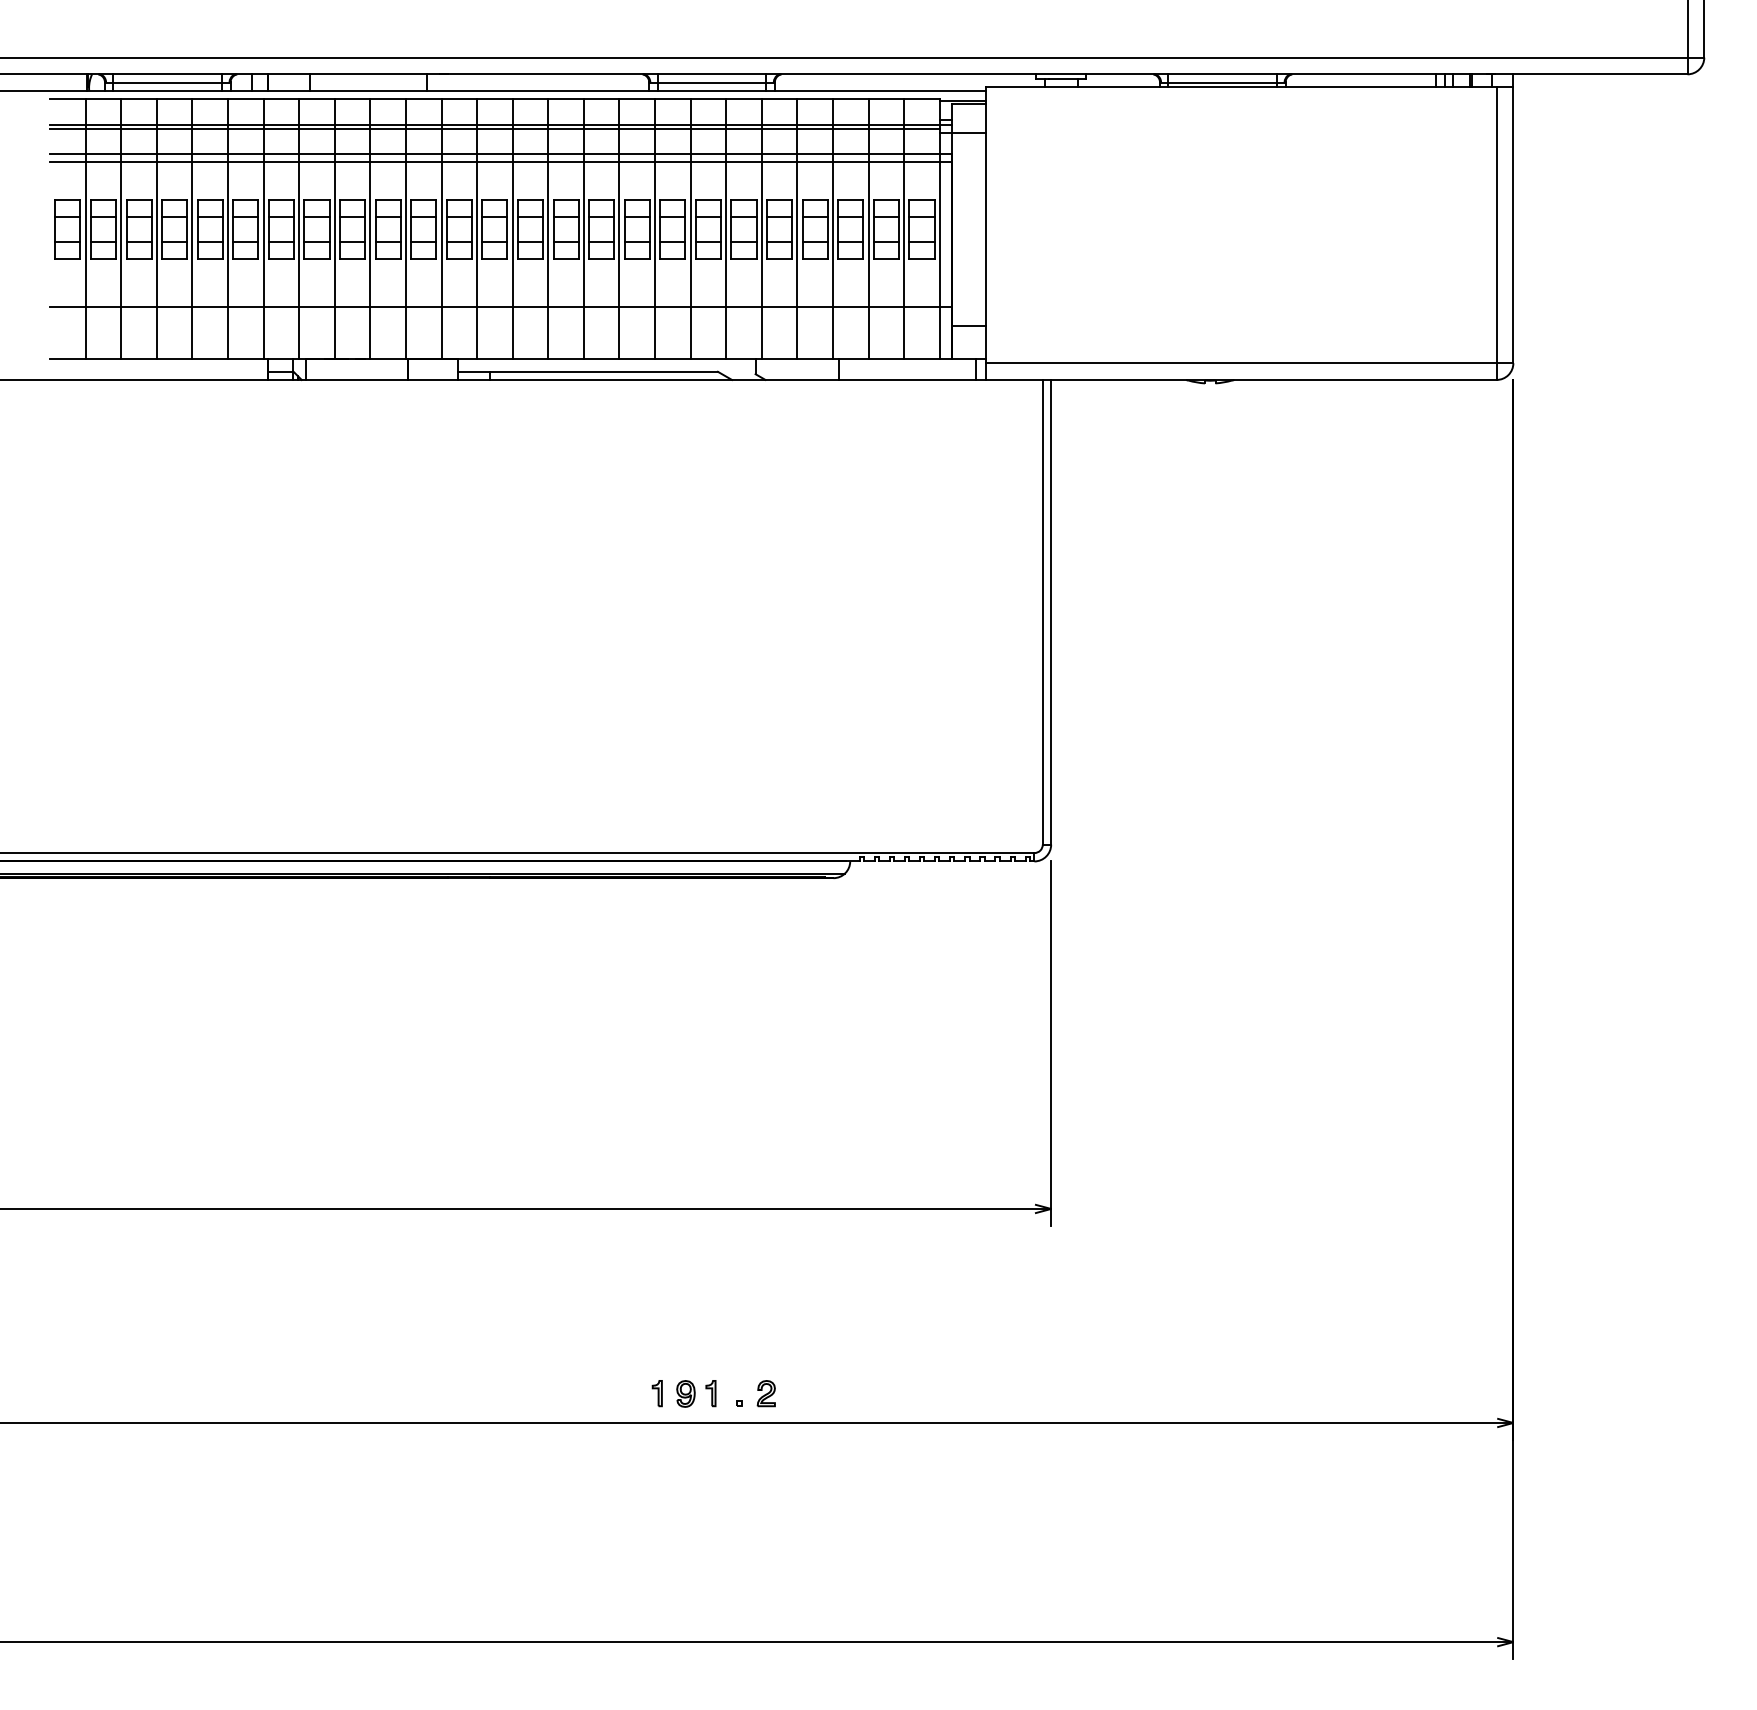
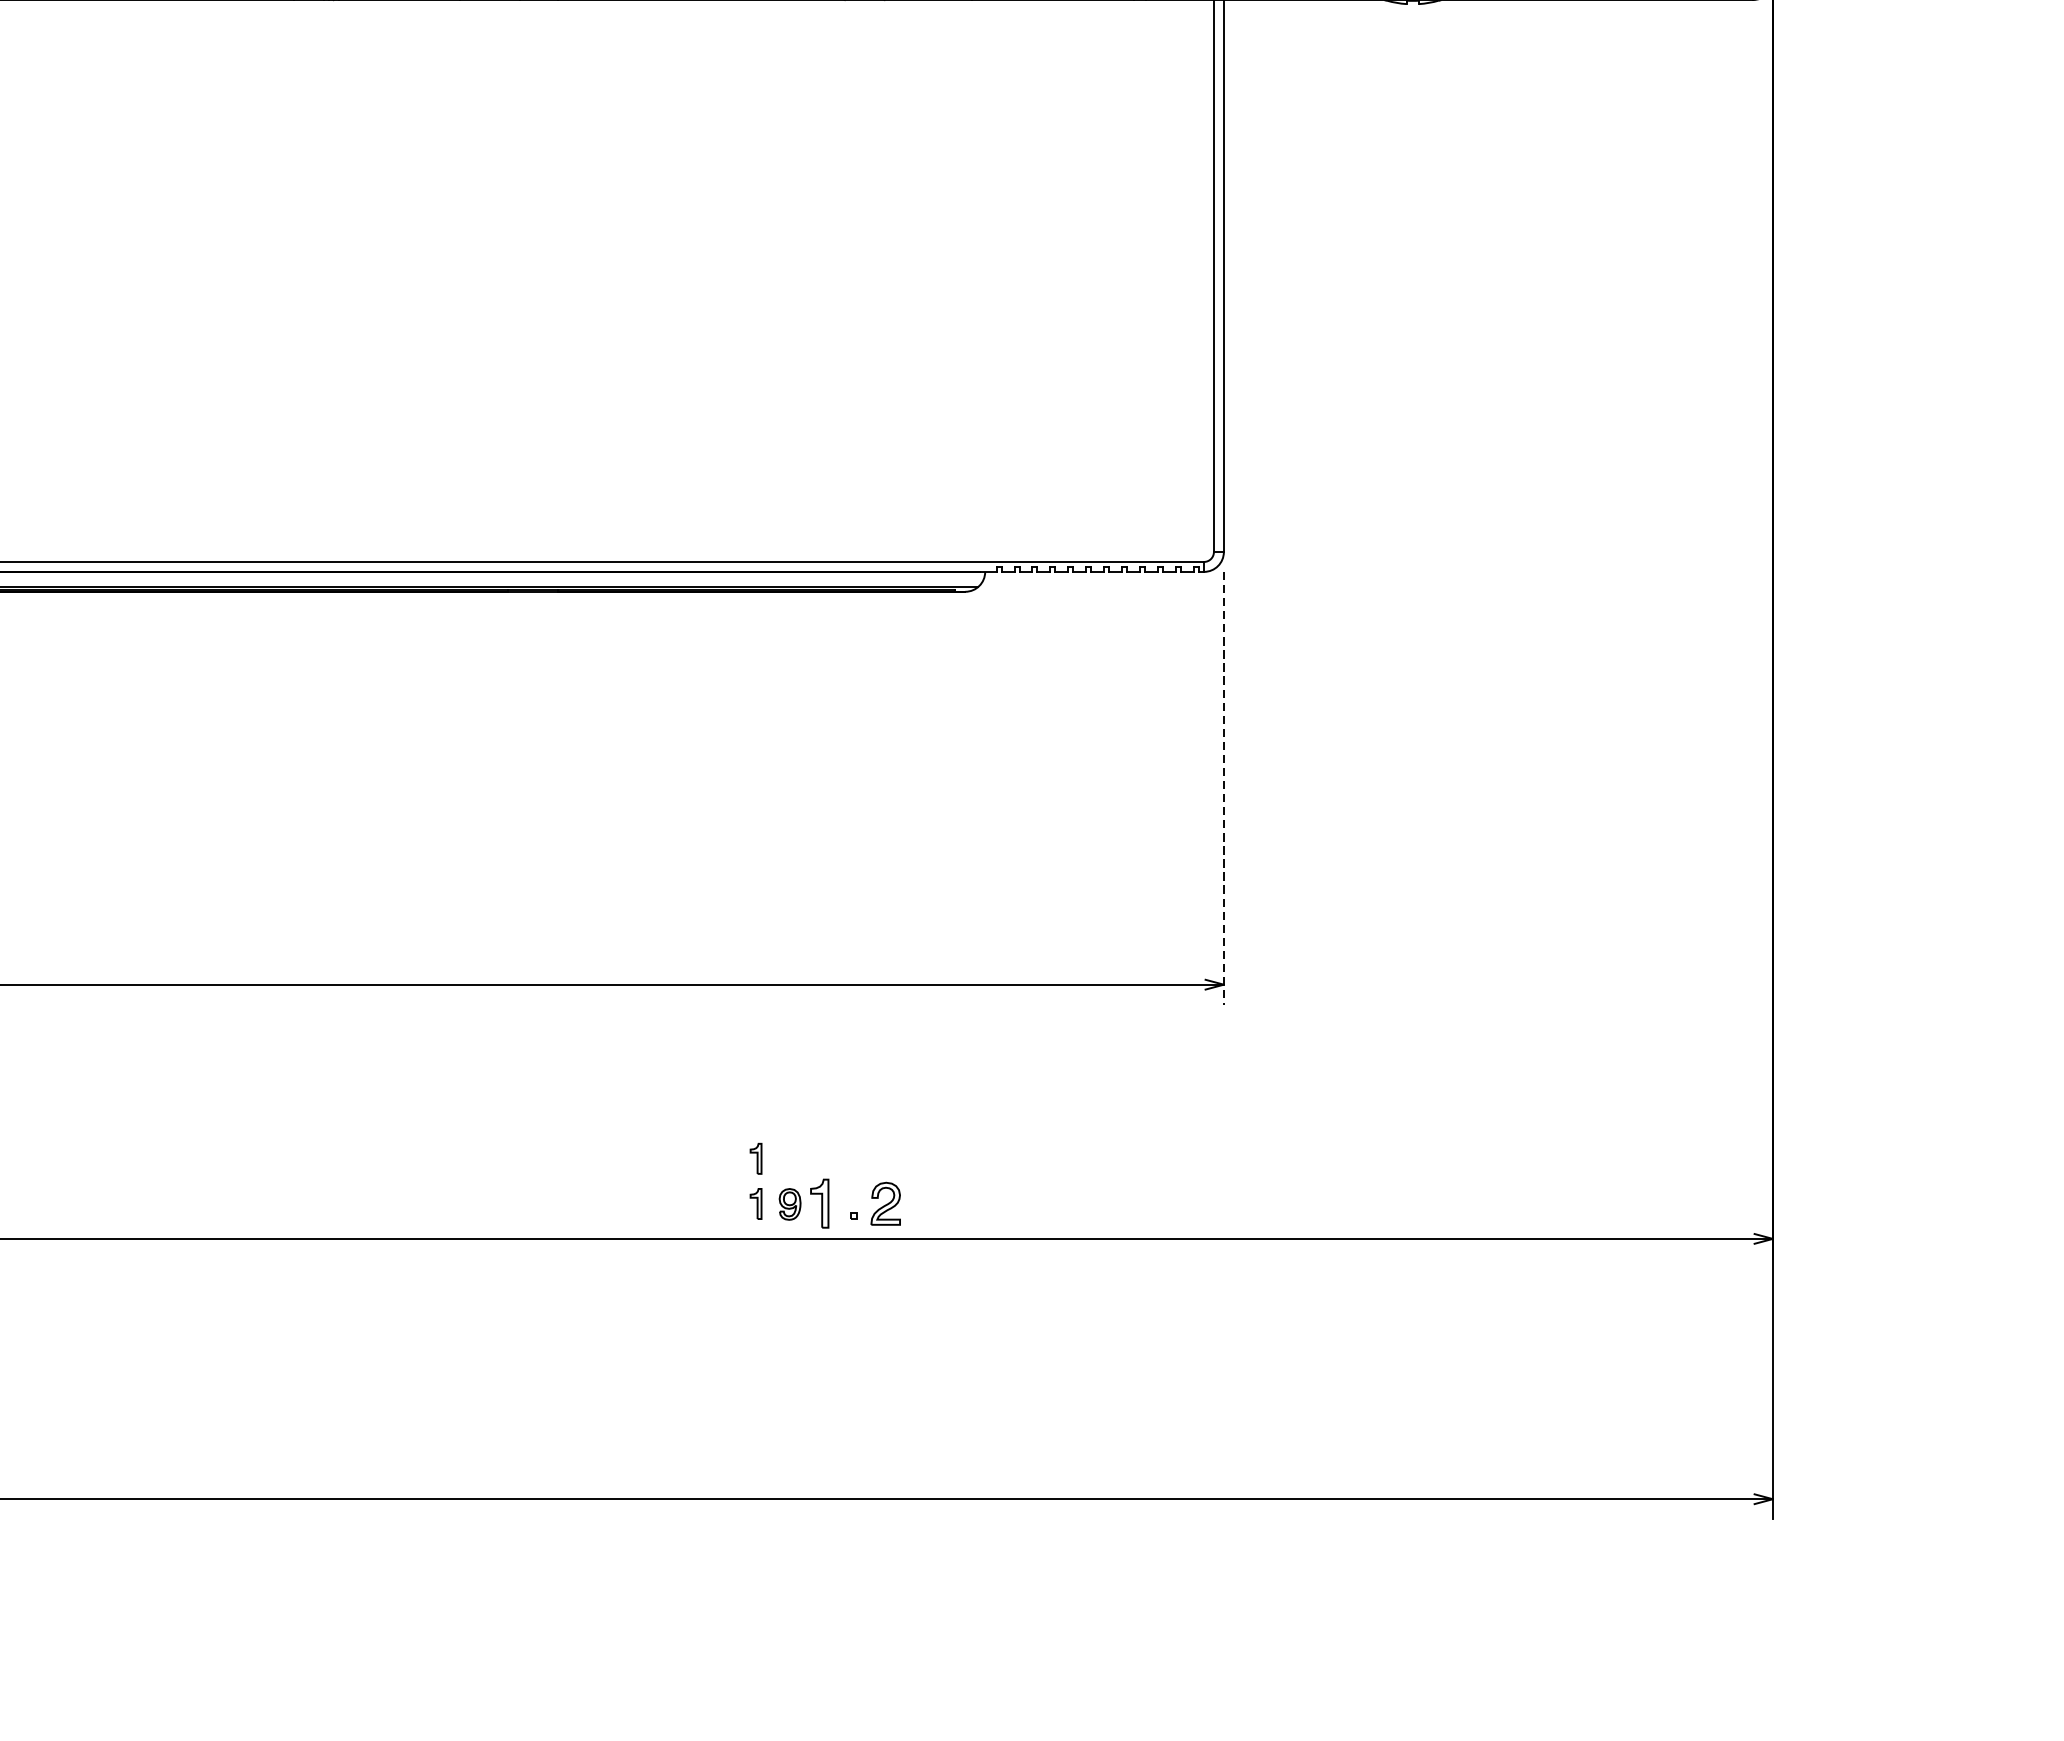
line: (1051, 1044) -> (1224, 789), solid -> dashed
part: (656, 1355) -> (755, 1158), added
part: (710, 1393) -> (819, 1203), size x1.6
part: (765, 1393) -> (884, 1203), size x1.4

